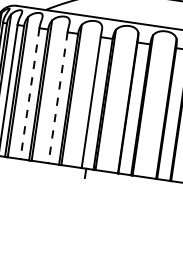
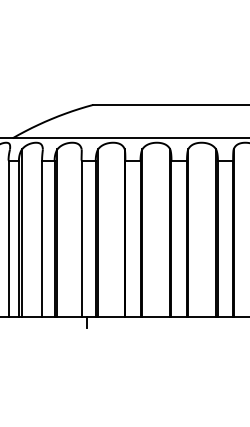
line: (29, 93) -> (8, 238), dashed -> solid
line: (58, 97) -> (42, 238), dashed -> solid

